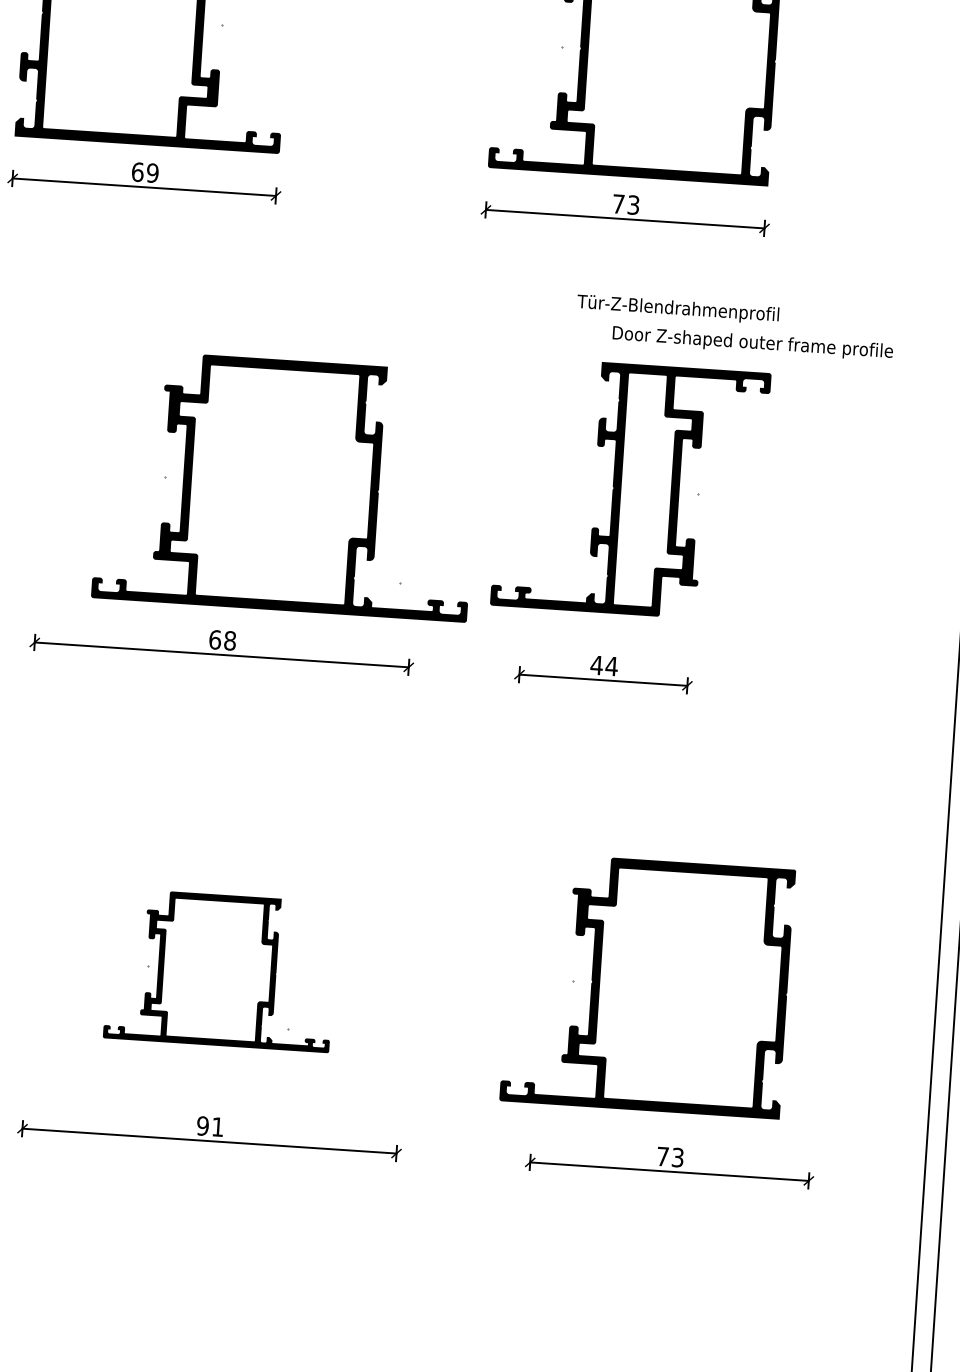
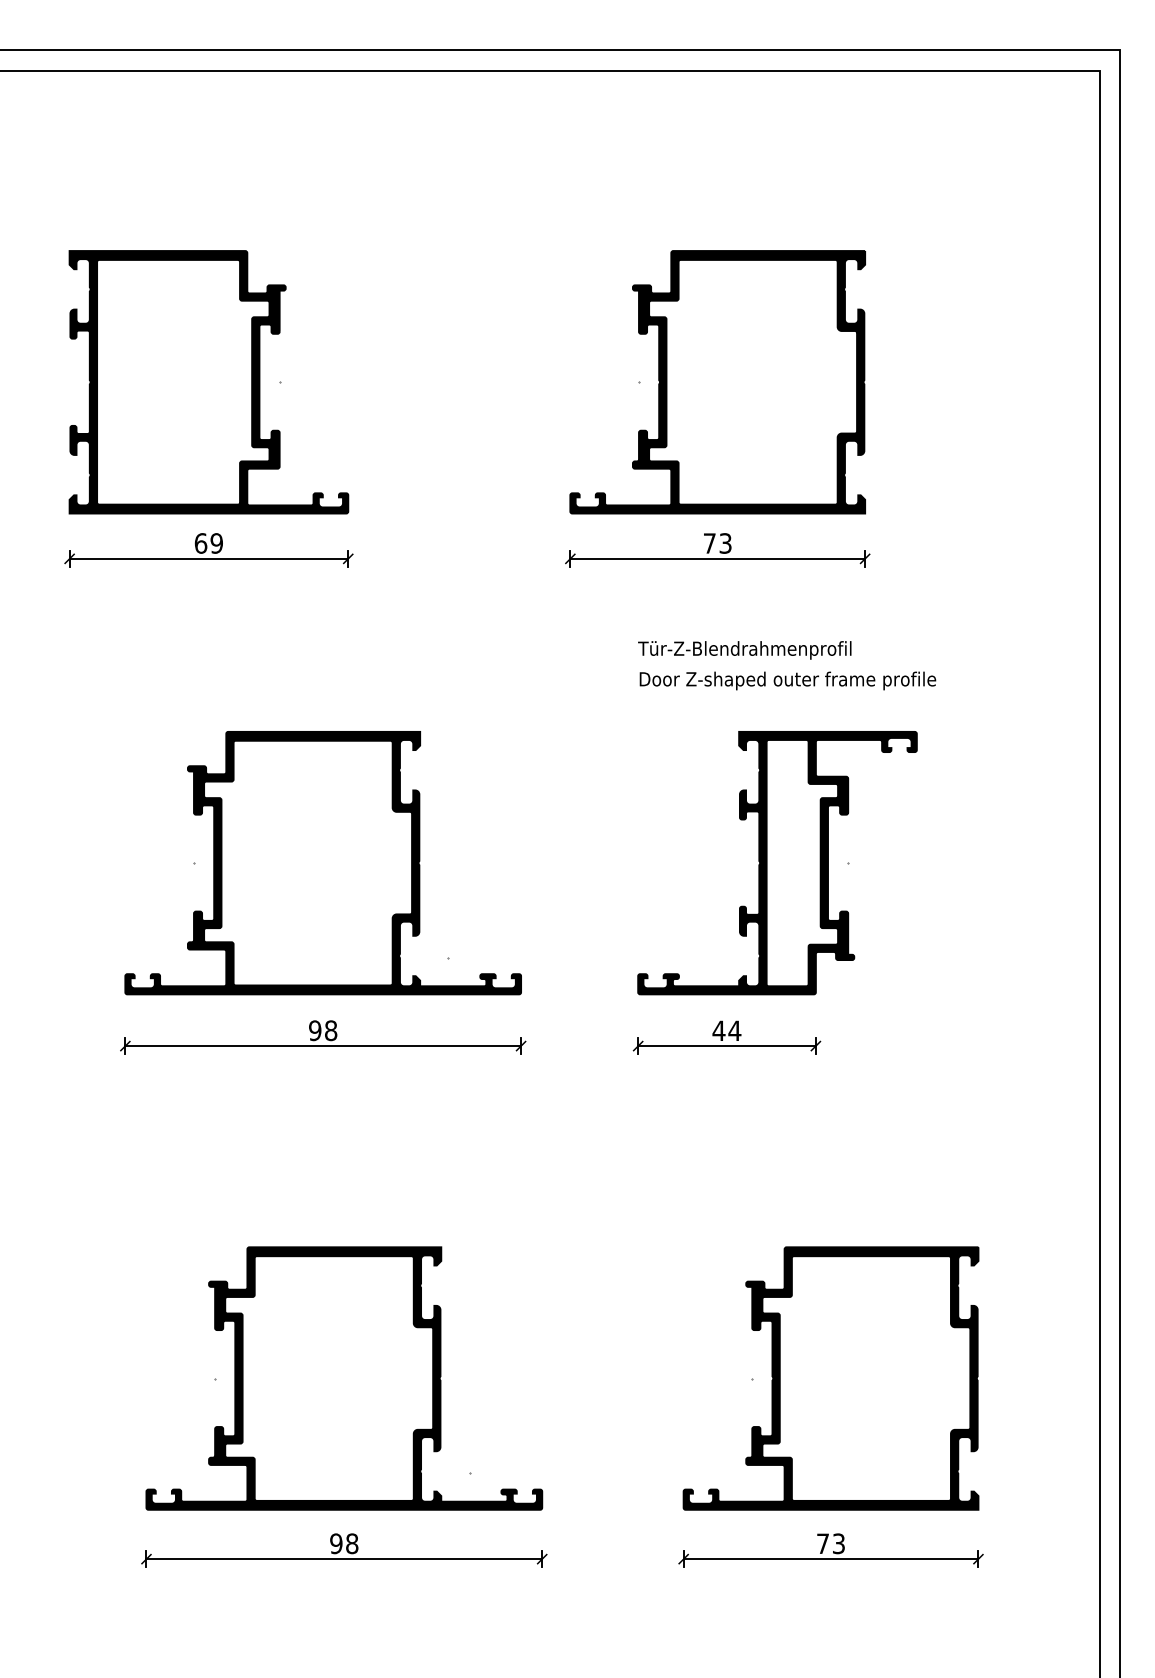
text: (677, 309) -> (744, 650), moved
text: (752, 343) -> (787, 680), moved
part: (286, 485) -> (322, 863), moved
part: (630, 489) -> (777, 863), moved
text: (215, 639) -> (315, 1030), 68 -> 98
part: (221, 970) -> (344, 1378), size x1.67
part: (647, 985) -> (830, 1378), moved
text: (218, 1126) -> (352, 1543), 91 -> 98

